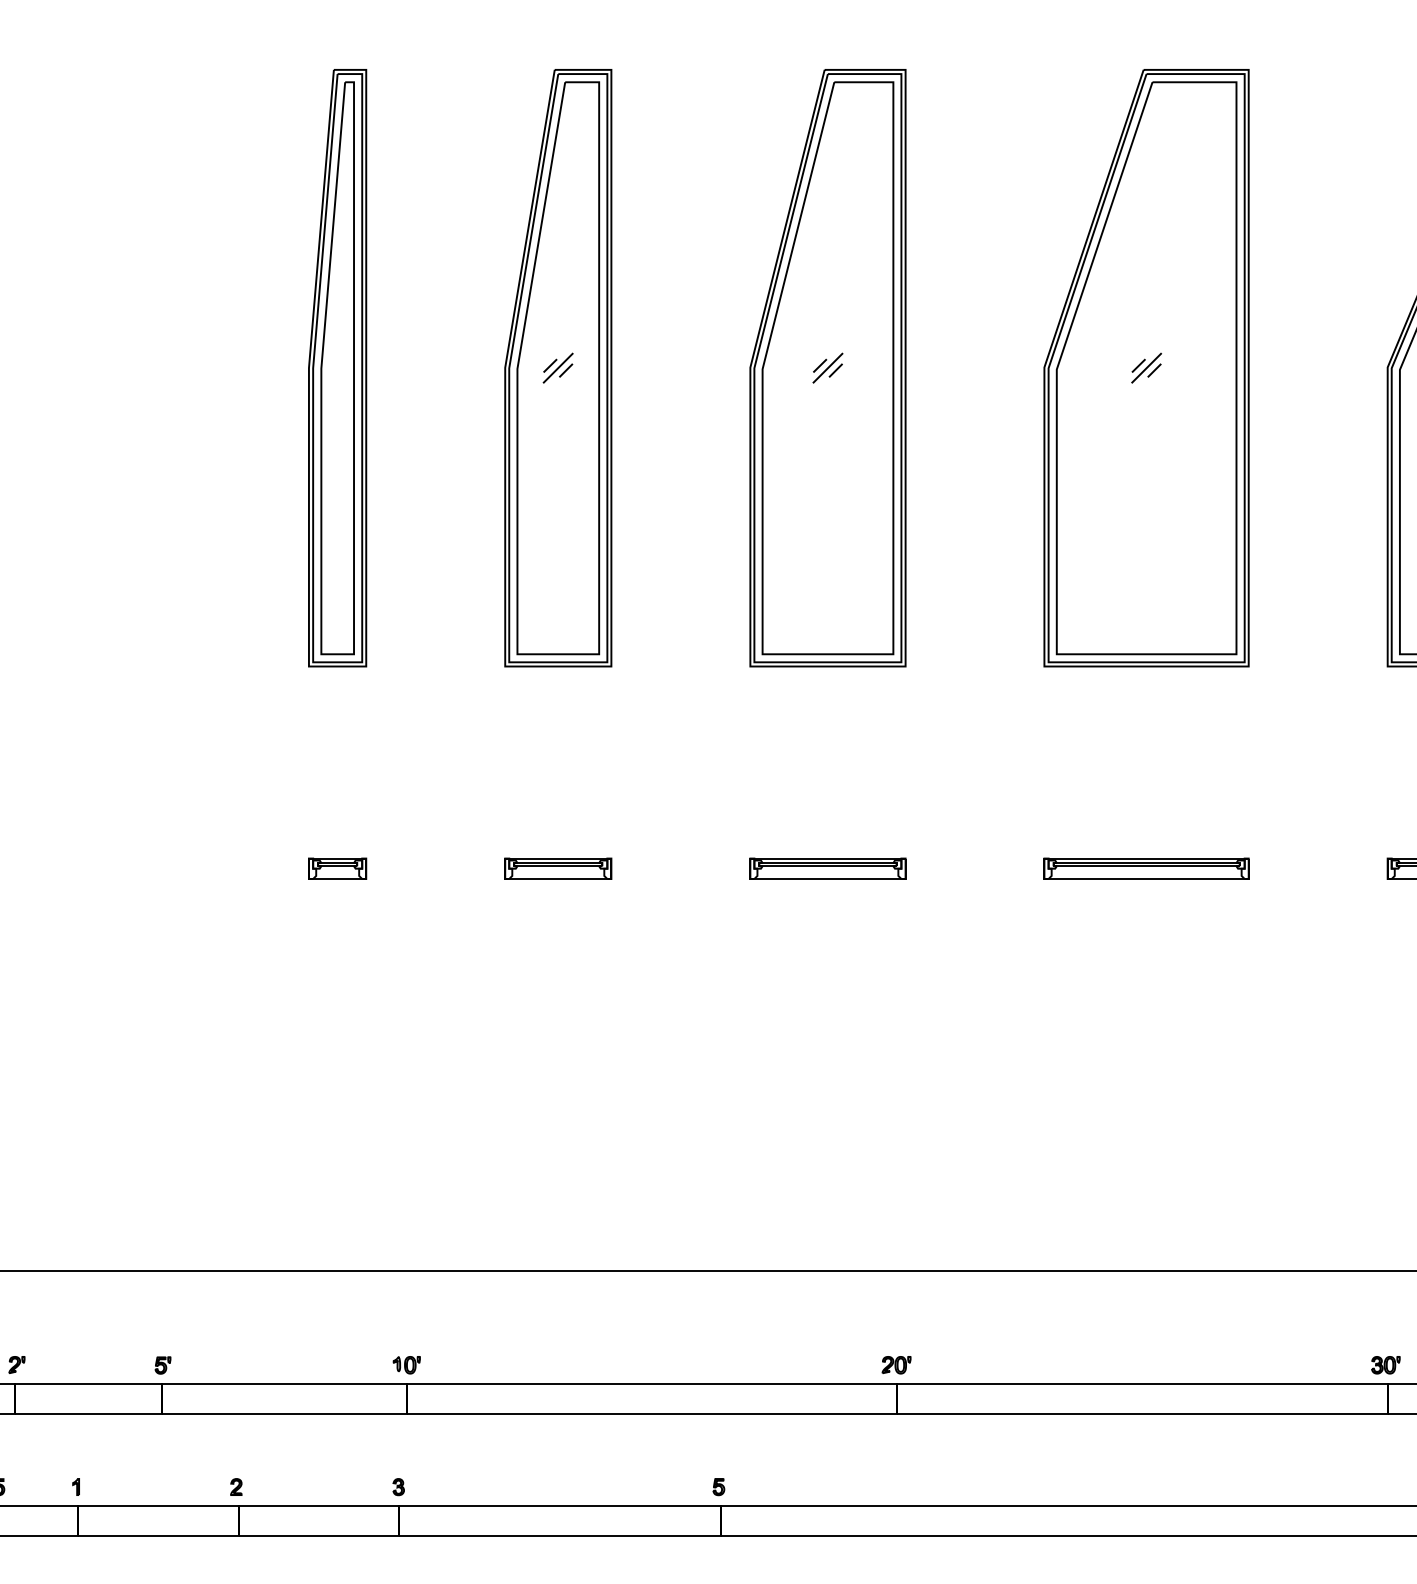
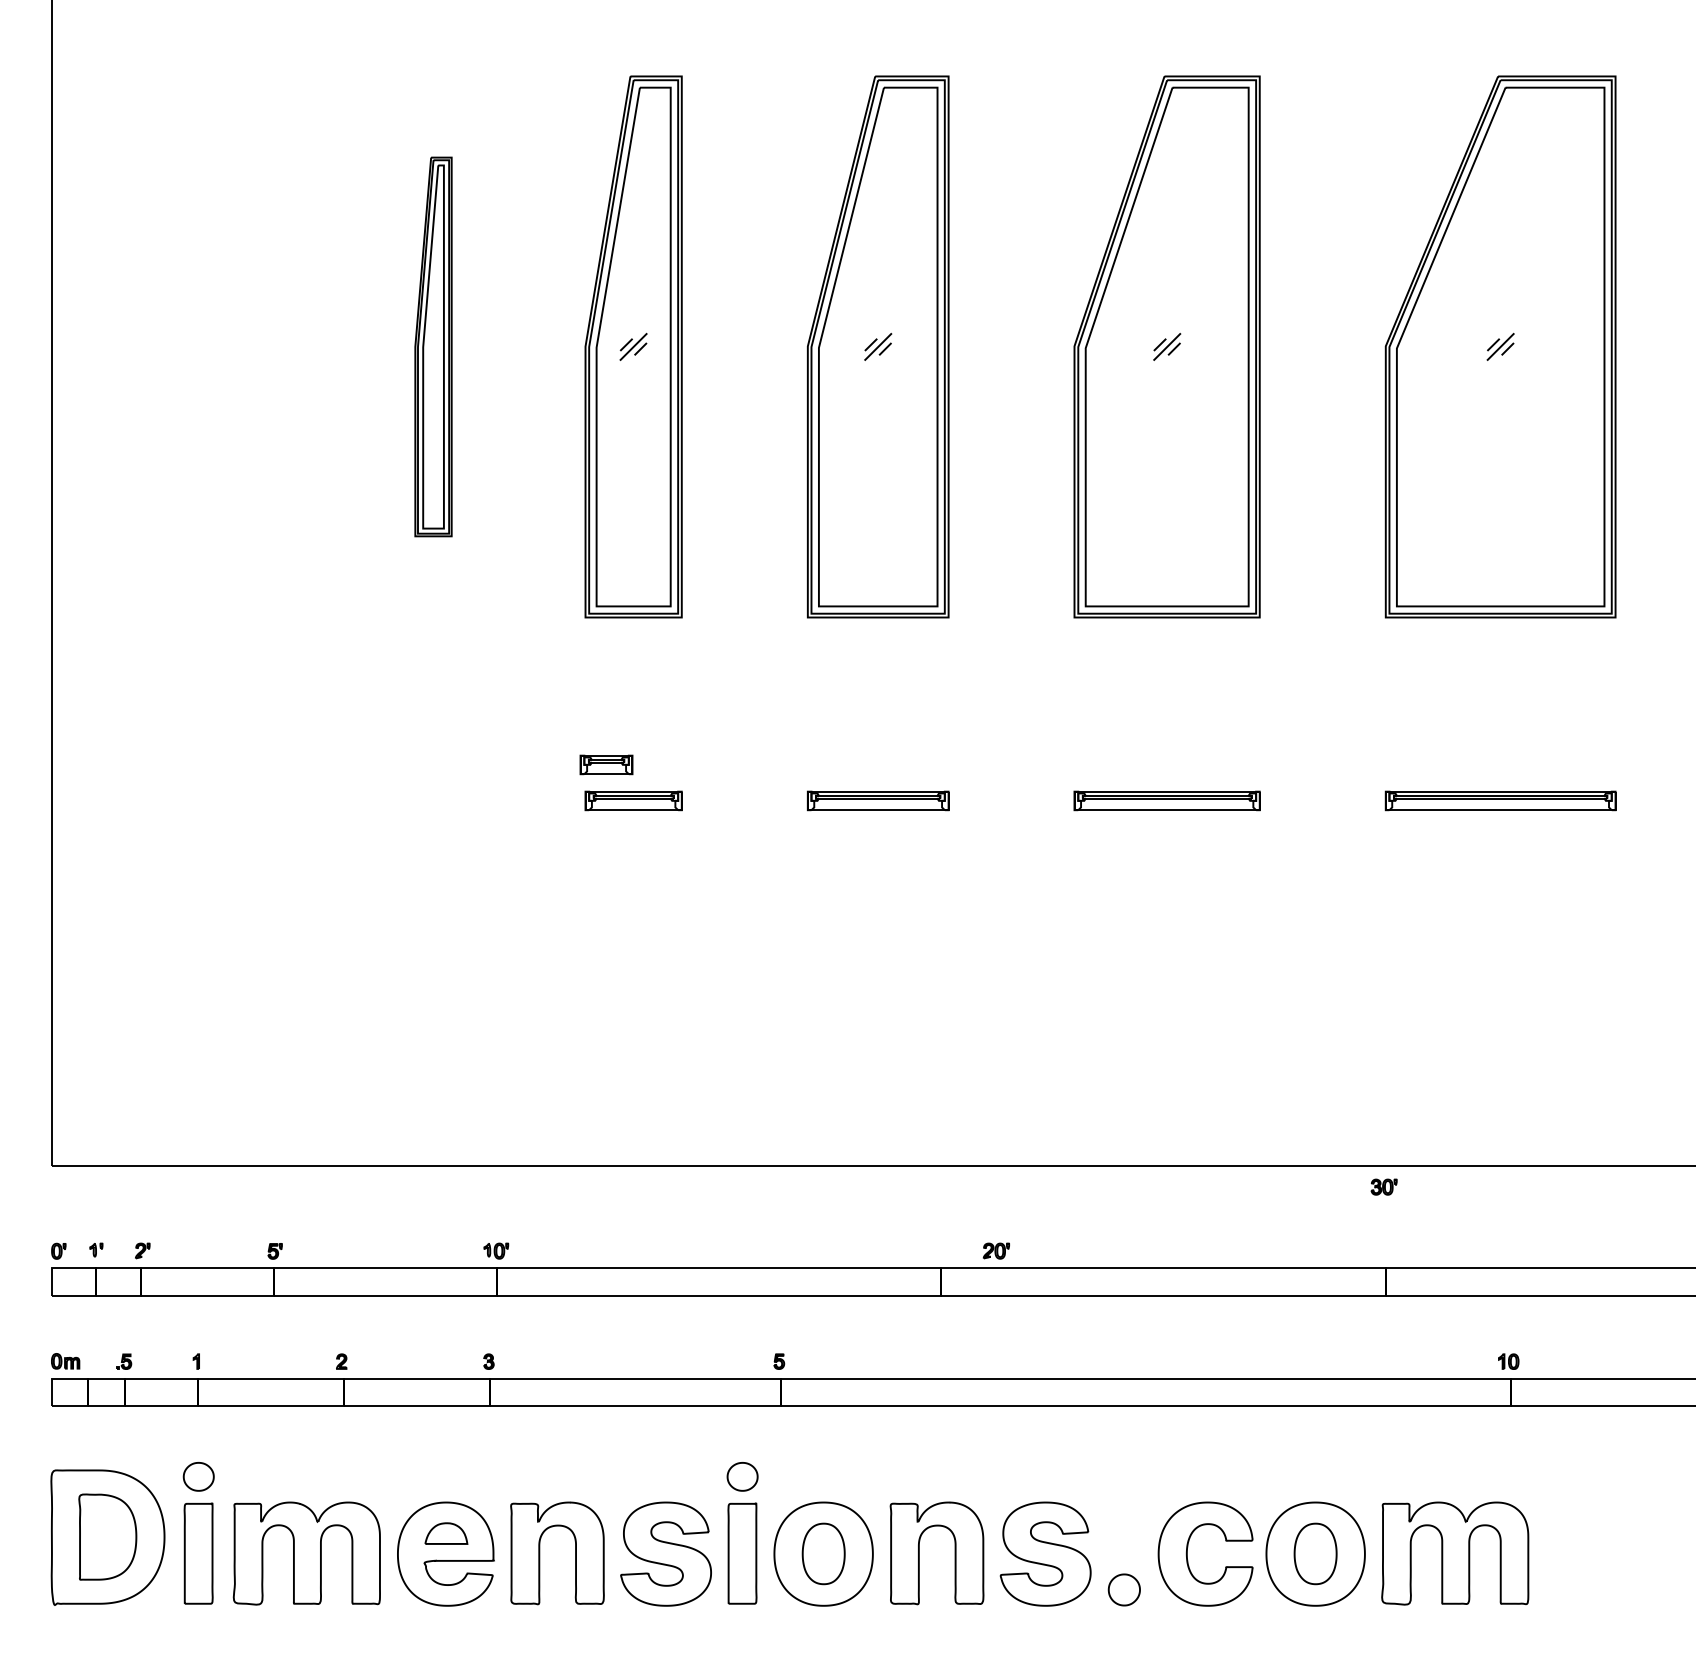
part: (337, 367) -> (433, 346), size x0.7
part: (337, 868) -> (606, 764), moved
part: (895, 1364) -> (995, 1250), moved
part: (1385, 1364) -> (1383, 1186), moved

